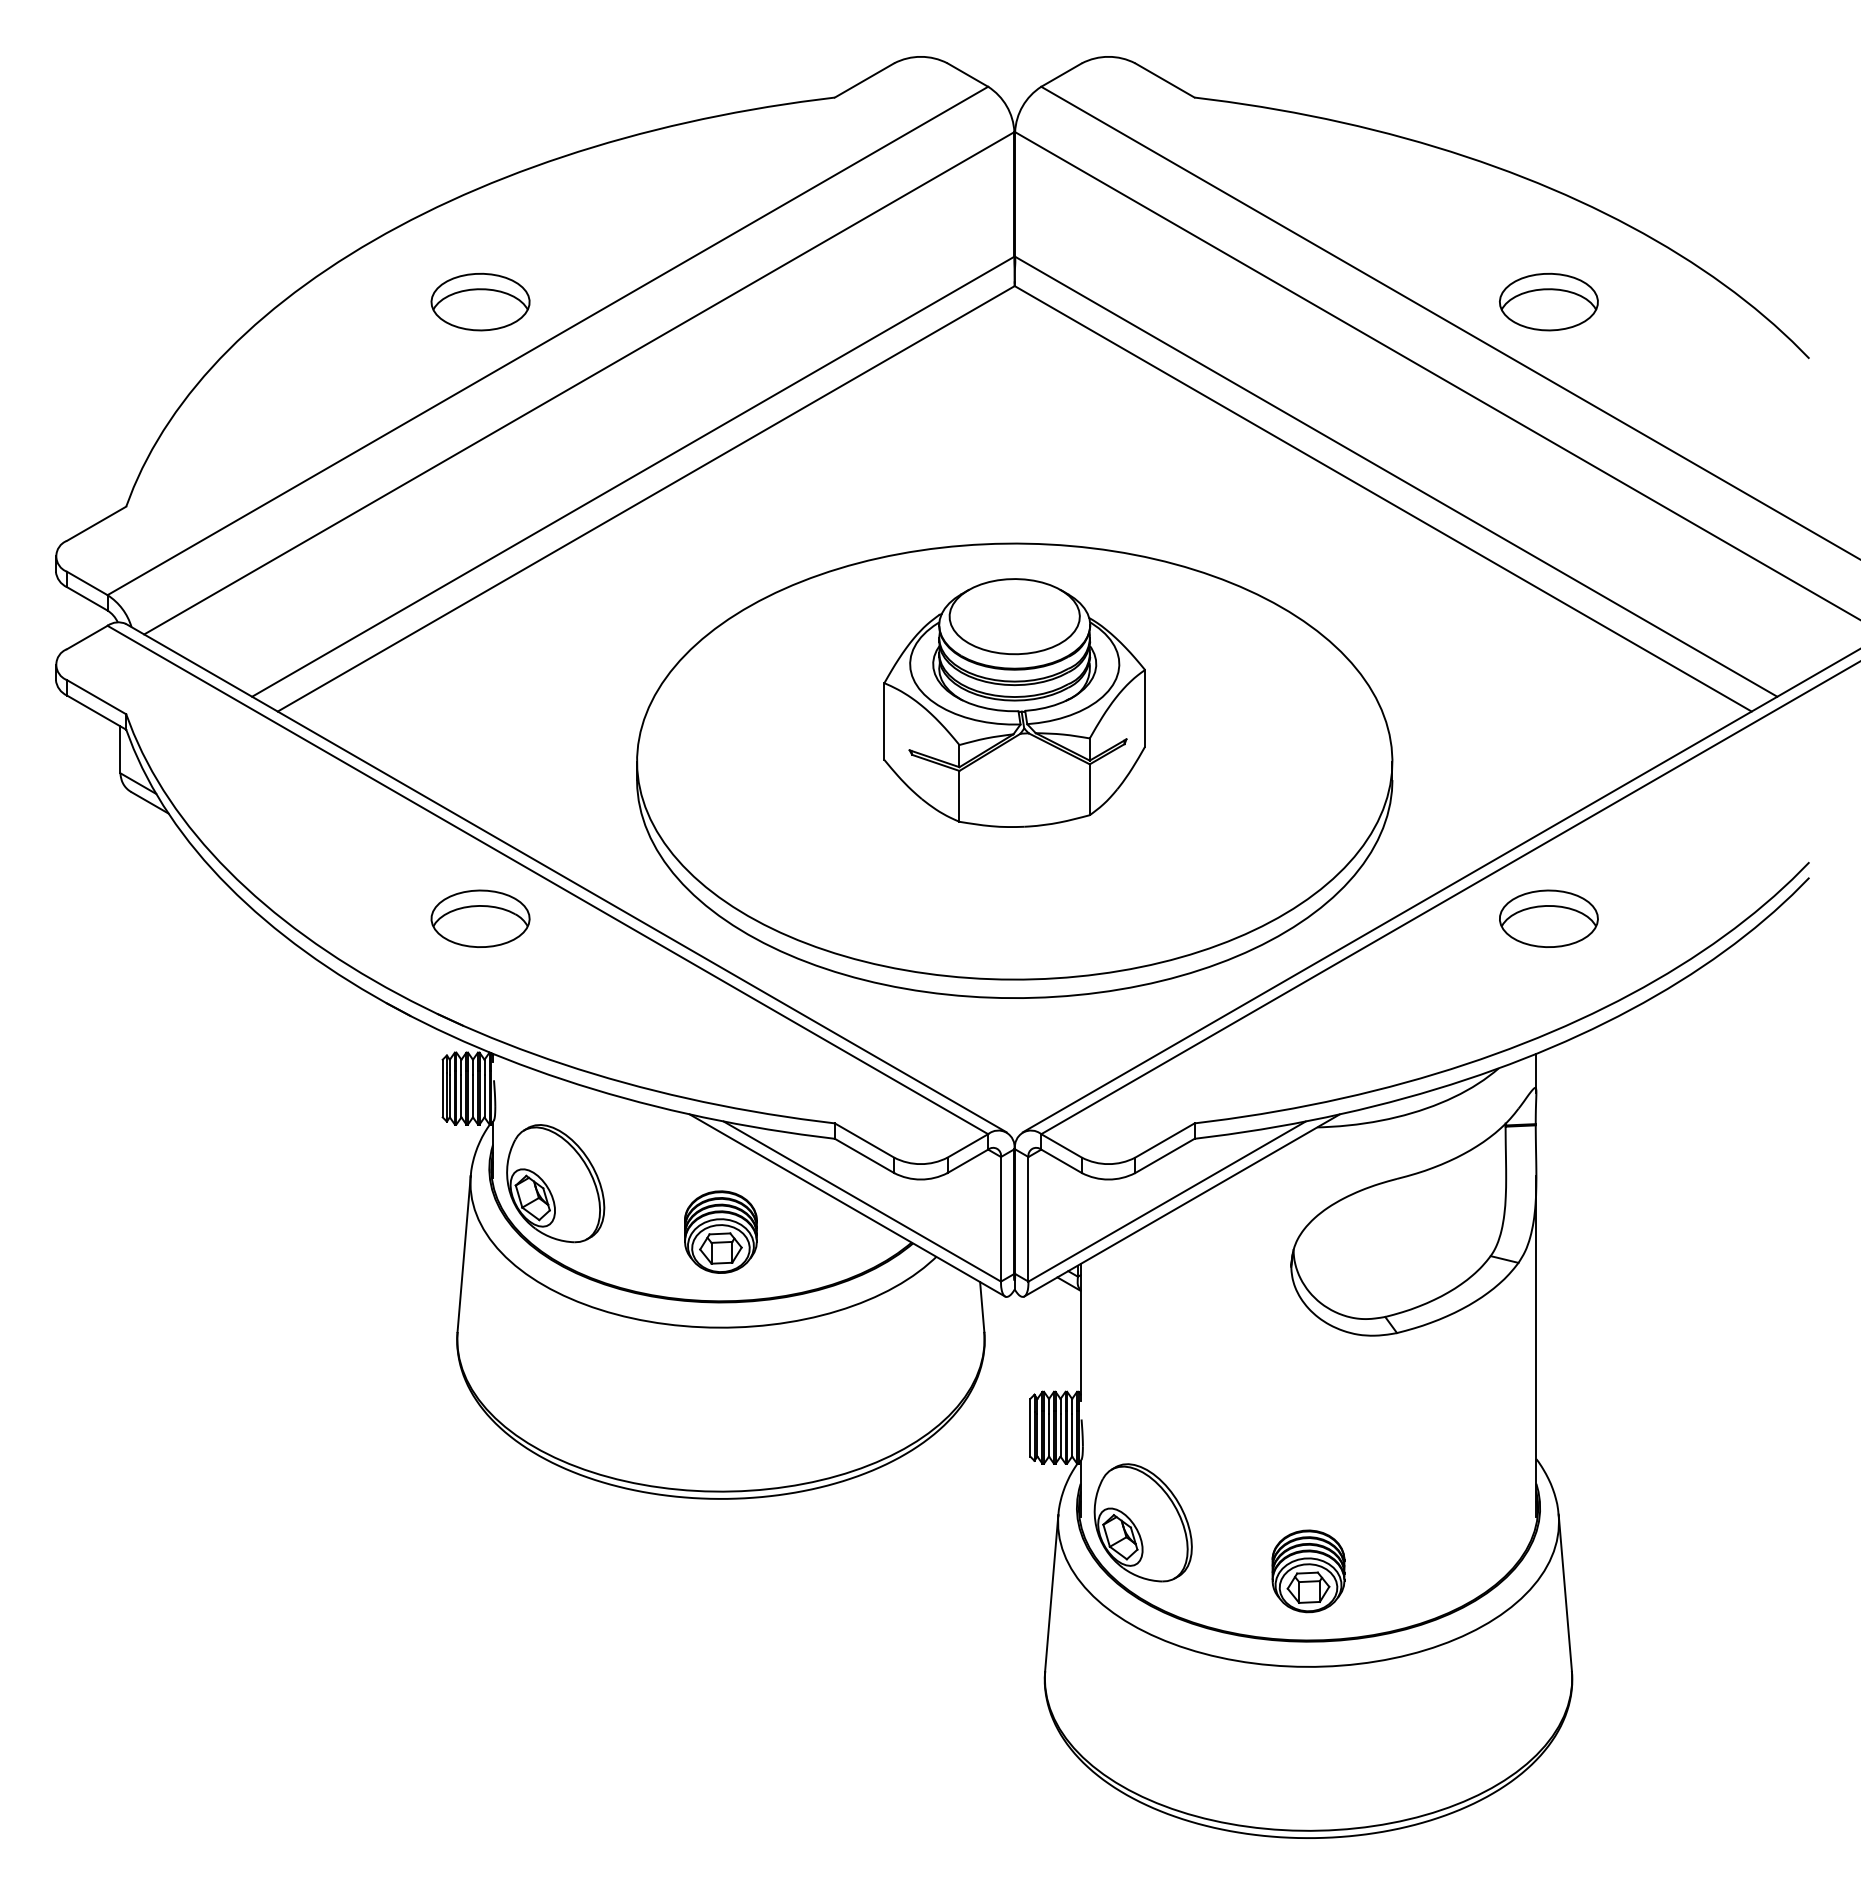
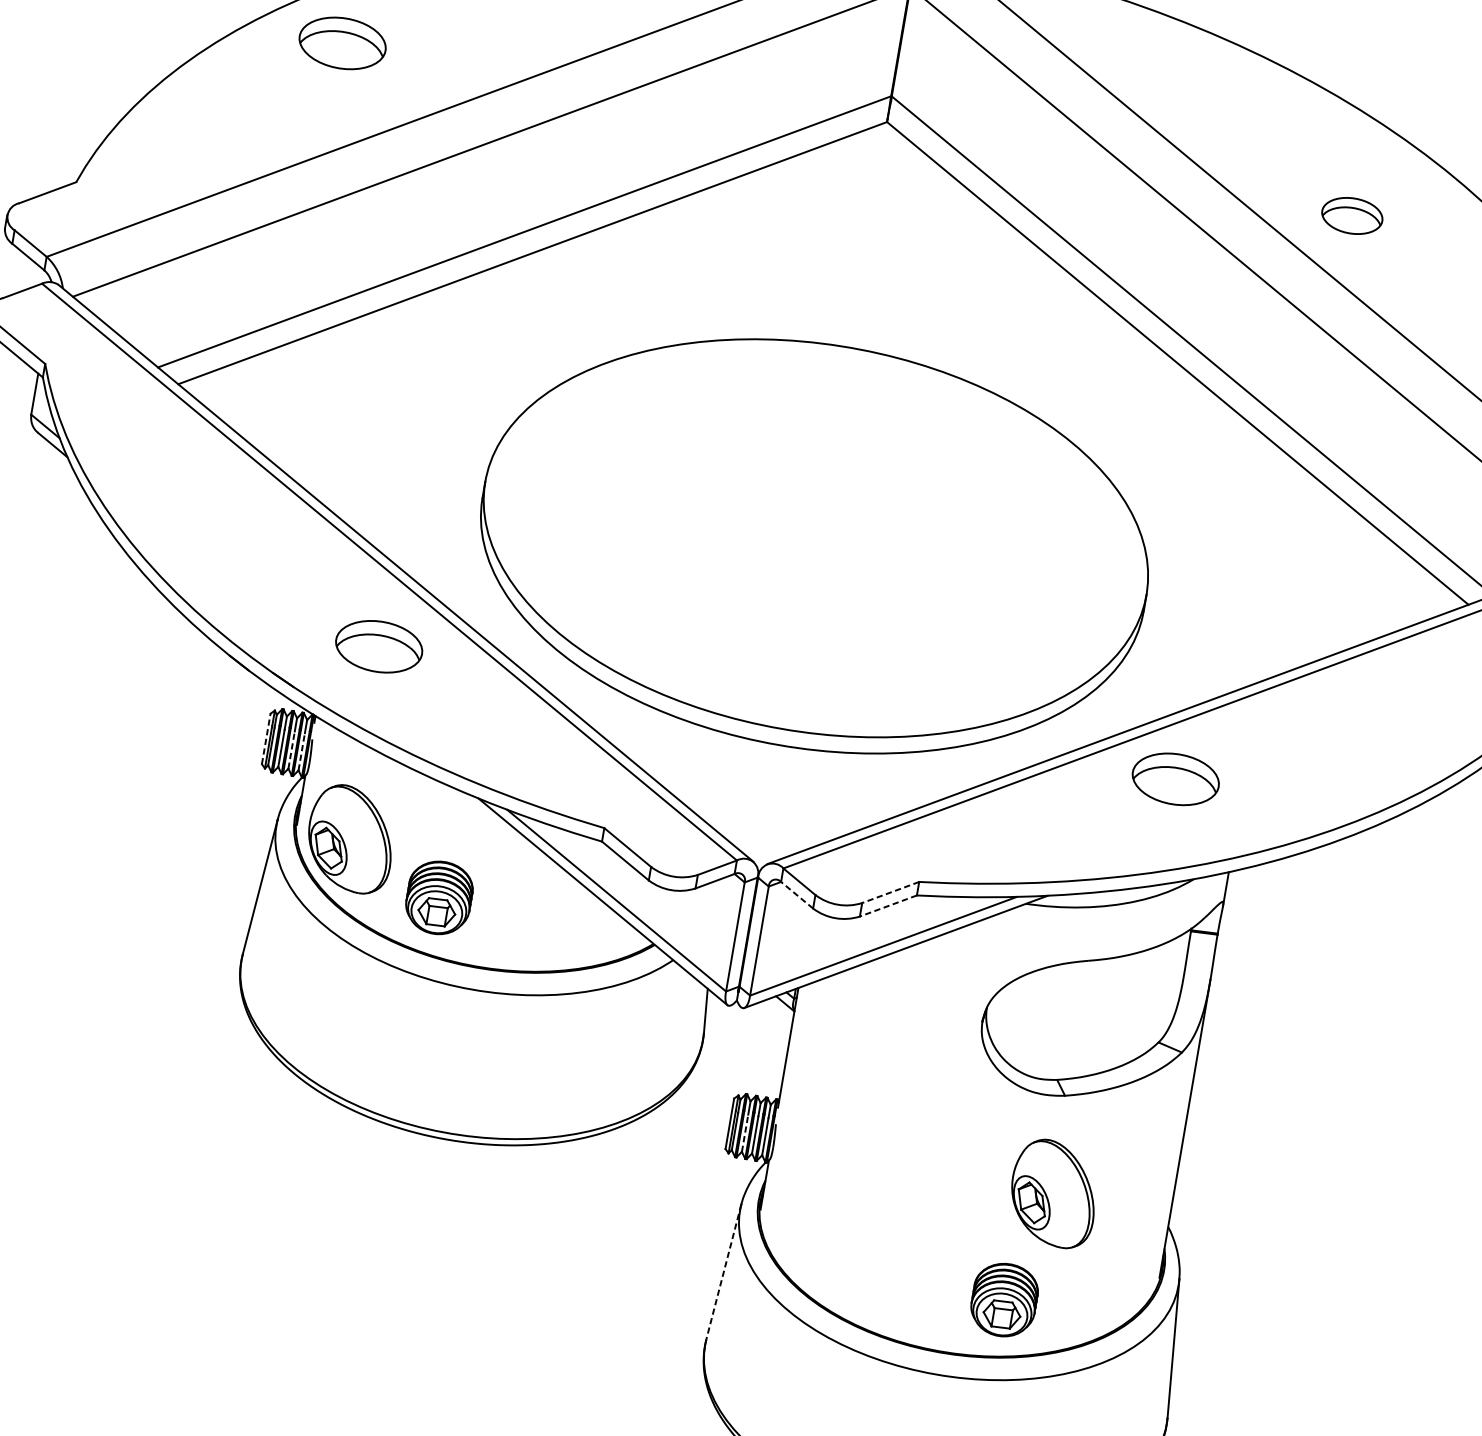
part: (480, 301) -> (342, 42), moved
part: (1548, 301) -> (1352, 215), size x0.7
part: (1014, 702) -> (824, 486), removed
part: (480, 918) -> (379, 646), moved
part: (1548, 918) -> (1175, 778), moved
line: (442, 1088) -> (266, 738), solid -> dashed
line: (472, 1095) -> (291, 749), solid -> dashed
line: (484, 1095) -> (301, 751), solid -> dashed
line: (1164, 1140) -> (890, 892), solid -> dashed
line: (1164, 1156) -> (887, 906), solid -> dashed
line: (1061, 1161) -> (797, 895), solid -> dashed
part: (720, 1231) -> (439, 897), moved
line: (1049, 1434) -> (745, 1132), solid -> dashed
part: (1142, 1522) -> (1053, 1193), moved
part: (1308, 1571) -> (1004, 1300), moved
line: (1051, 1593) -> (723, 1272), solid -> dashed

